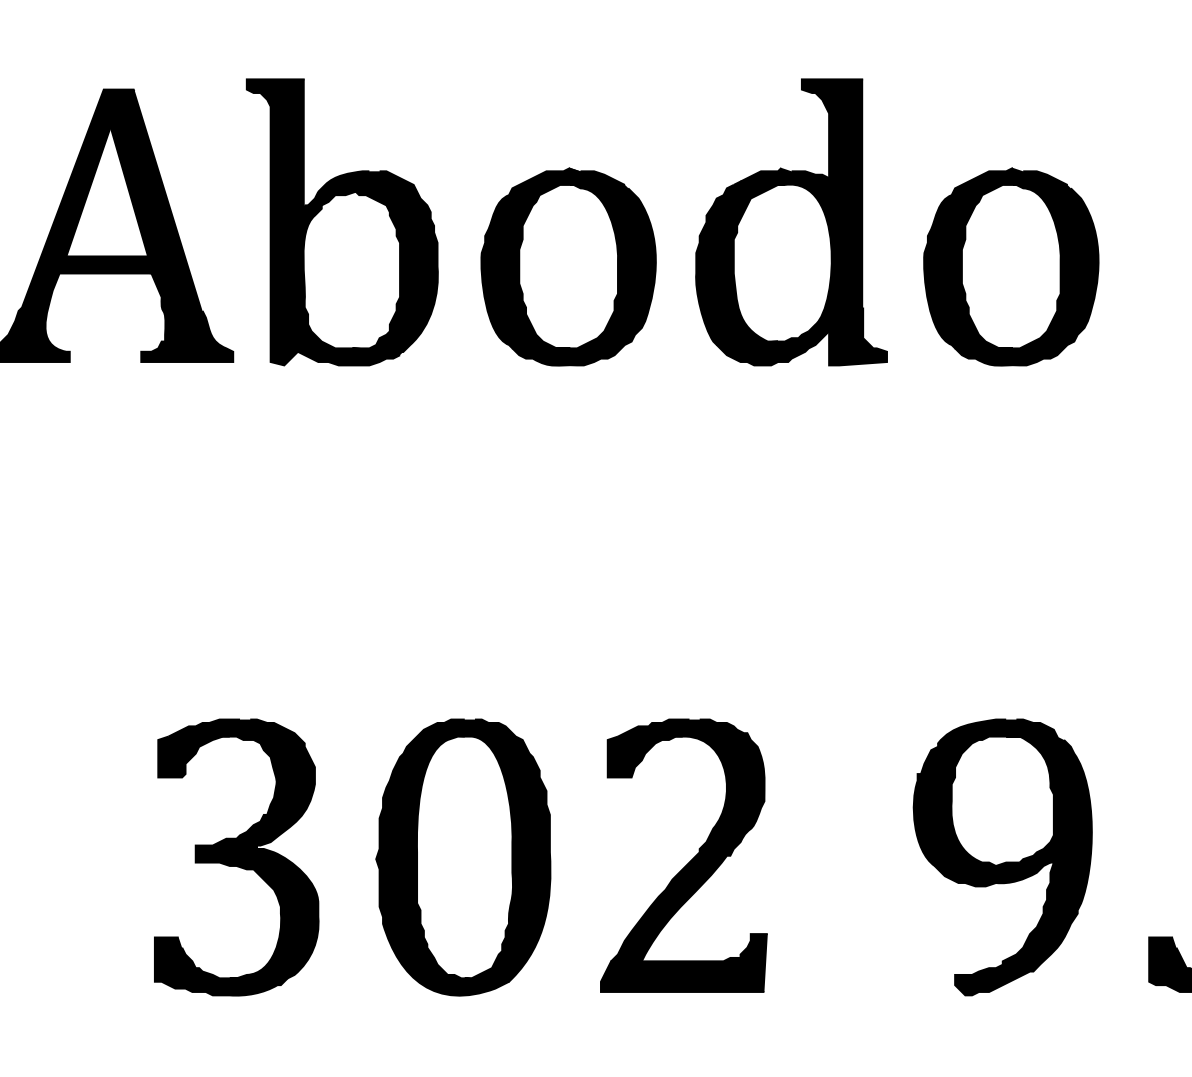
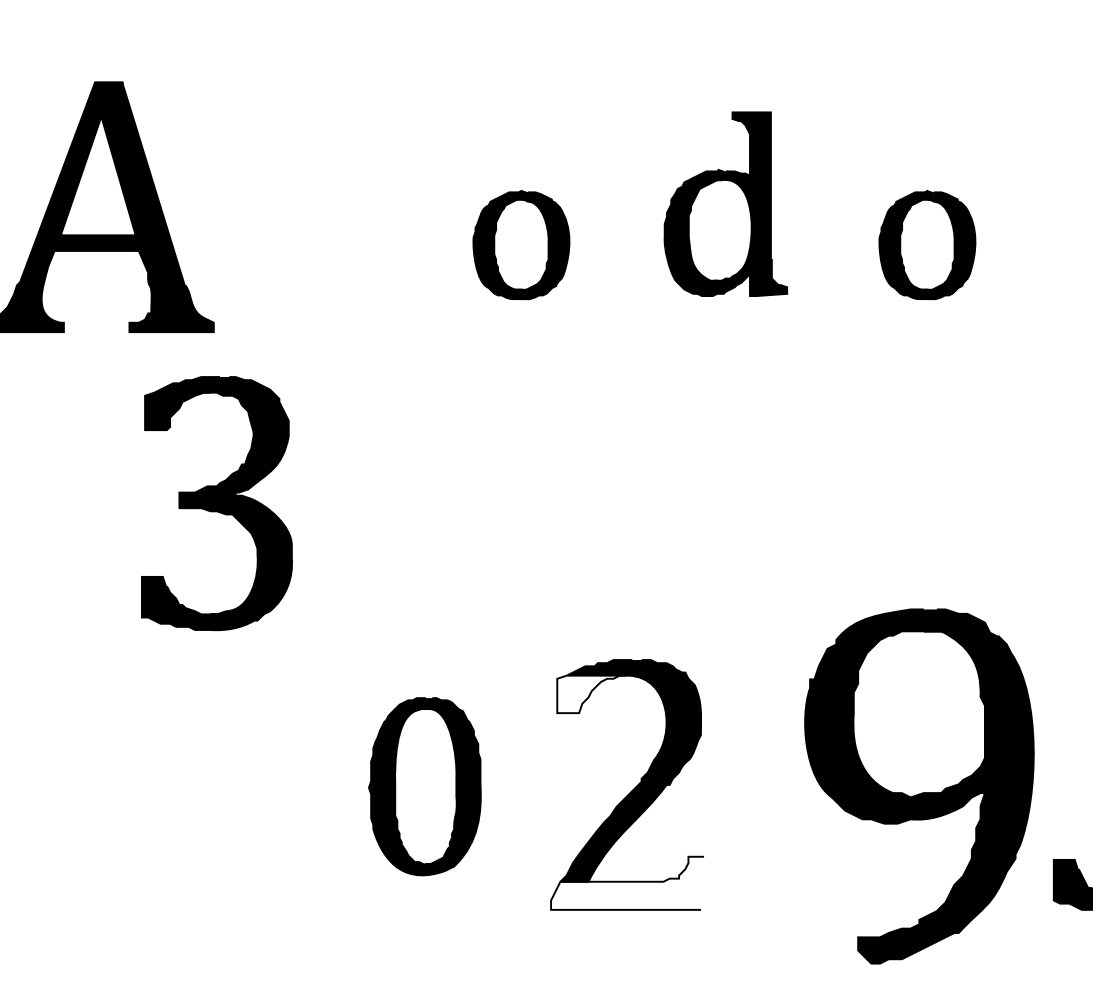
part: (341, 222) -> (313, 204), removed
part: (791, 222) -> (725, 204), size x0.7
part: (568, 266) -> (521, 244), size x0.6
part: (1011, 266) -> (927, 244), size x0.6
fill: (645, 757) -> (591, 694), removed
part: (236, 857) -> (216, 503), moved
part: (462, 857) -> (424, 786), size x0.7
part: (1002, 857) -> (919, 786), size x1.4
fill: (684, 962) -> (627, 882), removed

